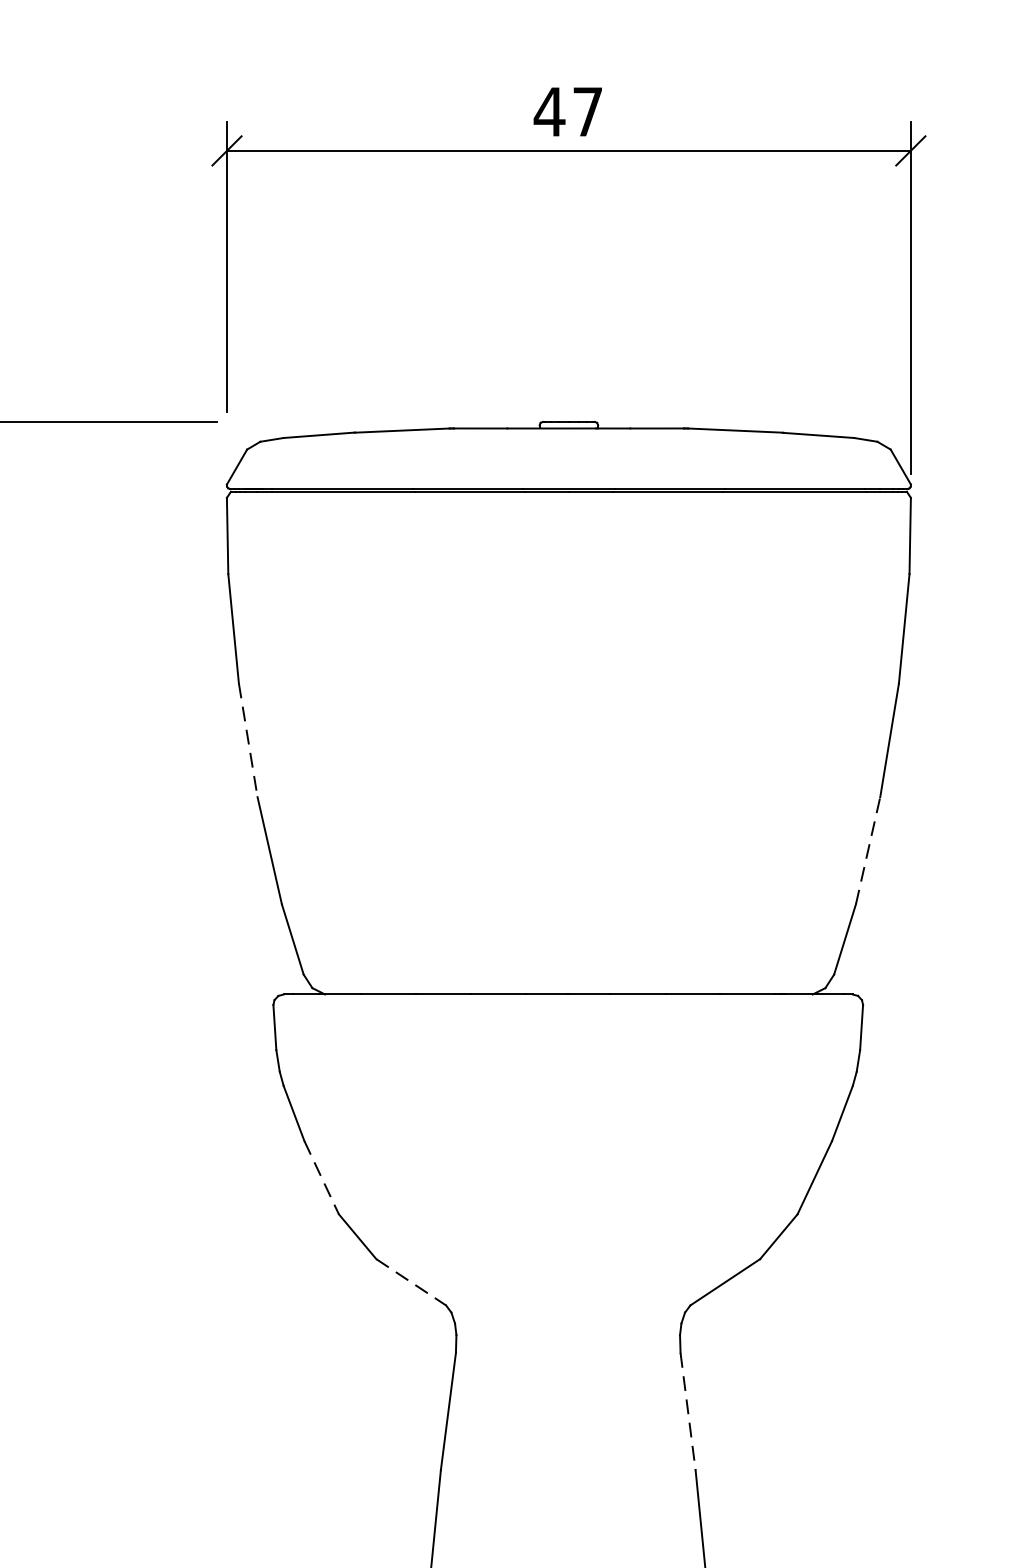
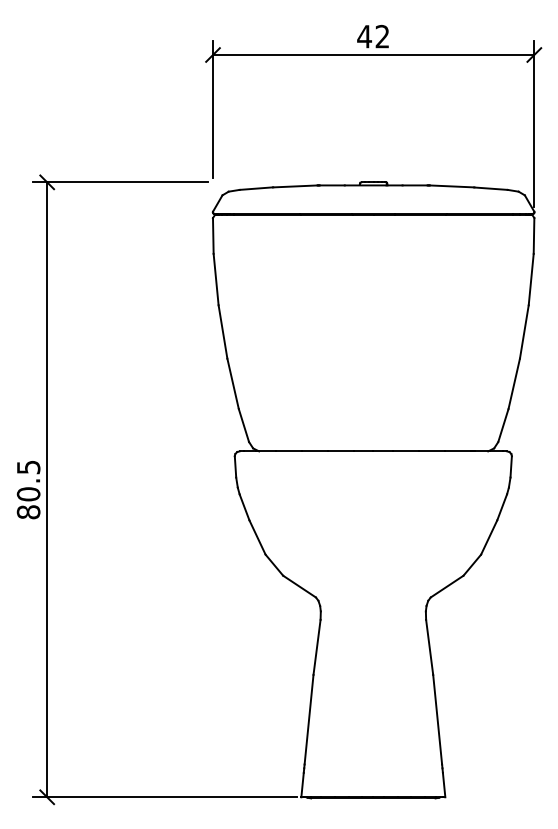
text: (587, 111) -> (382, 36), 47 -> 42
line: (249, 741) -> (223, 332), dashed -> solid
line: (868, 850) -> (514, 383), dashed -> solid
line: (321, 1177) -> (257, 537), dashed -> solid
line: (411, 1282) -> (299, 586), dashed -> solid
line: (687, 1411) -> (429, 647), dashed -> solid

